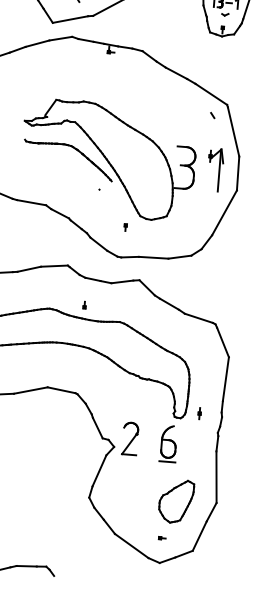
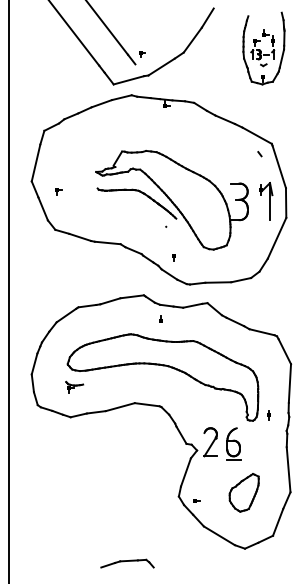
part: (125, 226) -> (173, 257), moved
part: (83, 304) -> (160, 318), moved
part: (168, 443) -> (233, 443), moved
part: (175, 501) -> (243, 492), moved
part: (162, 537) -> (196, 500), moved

